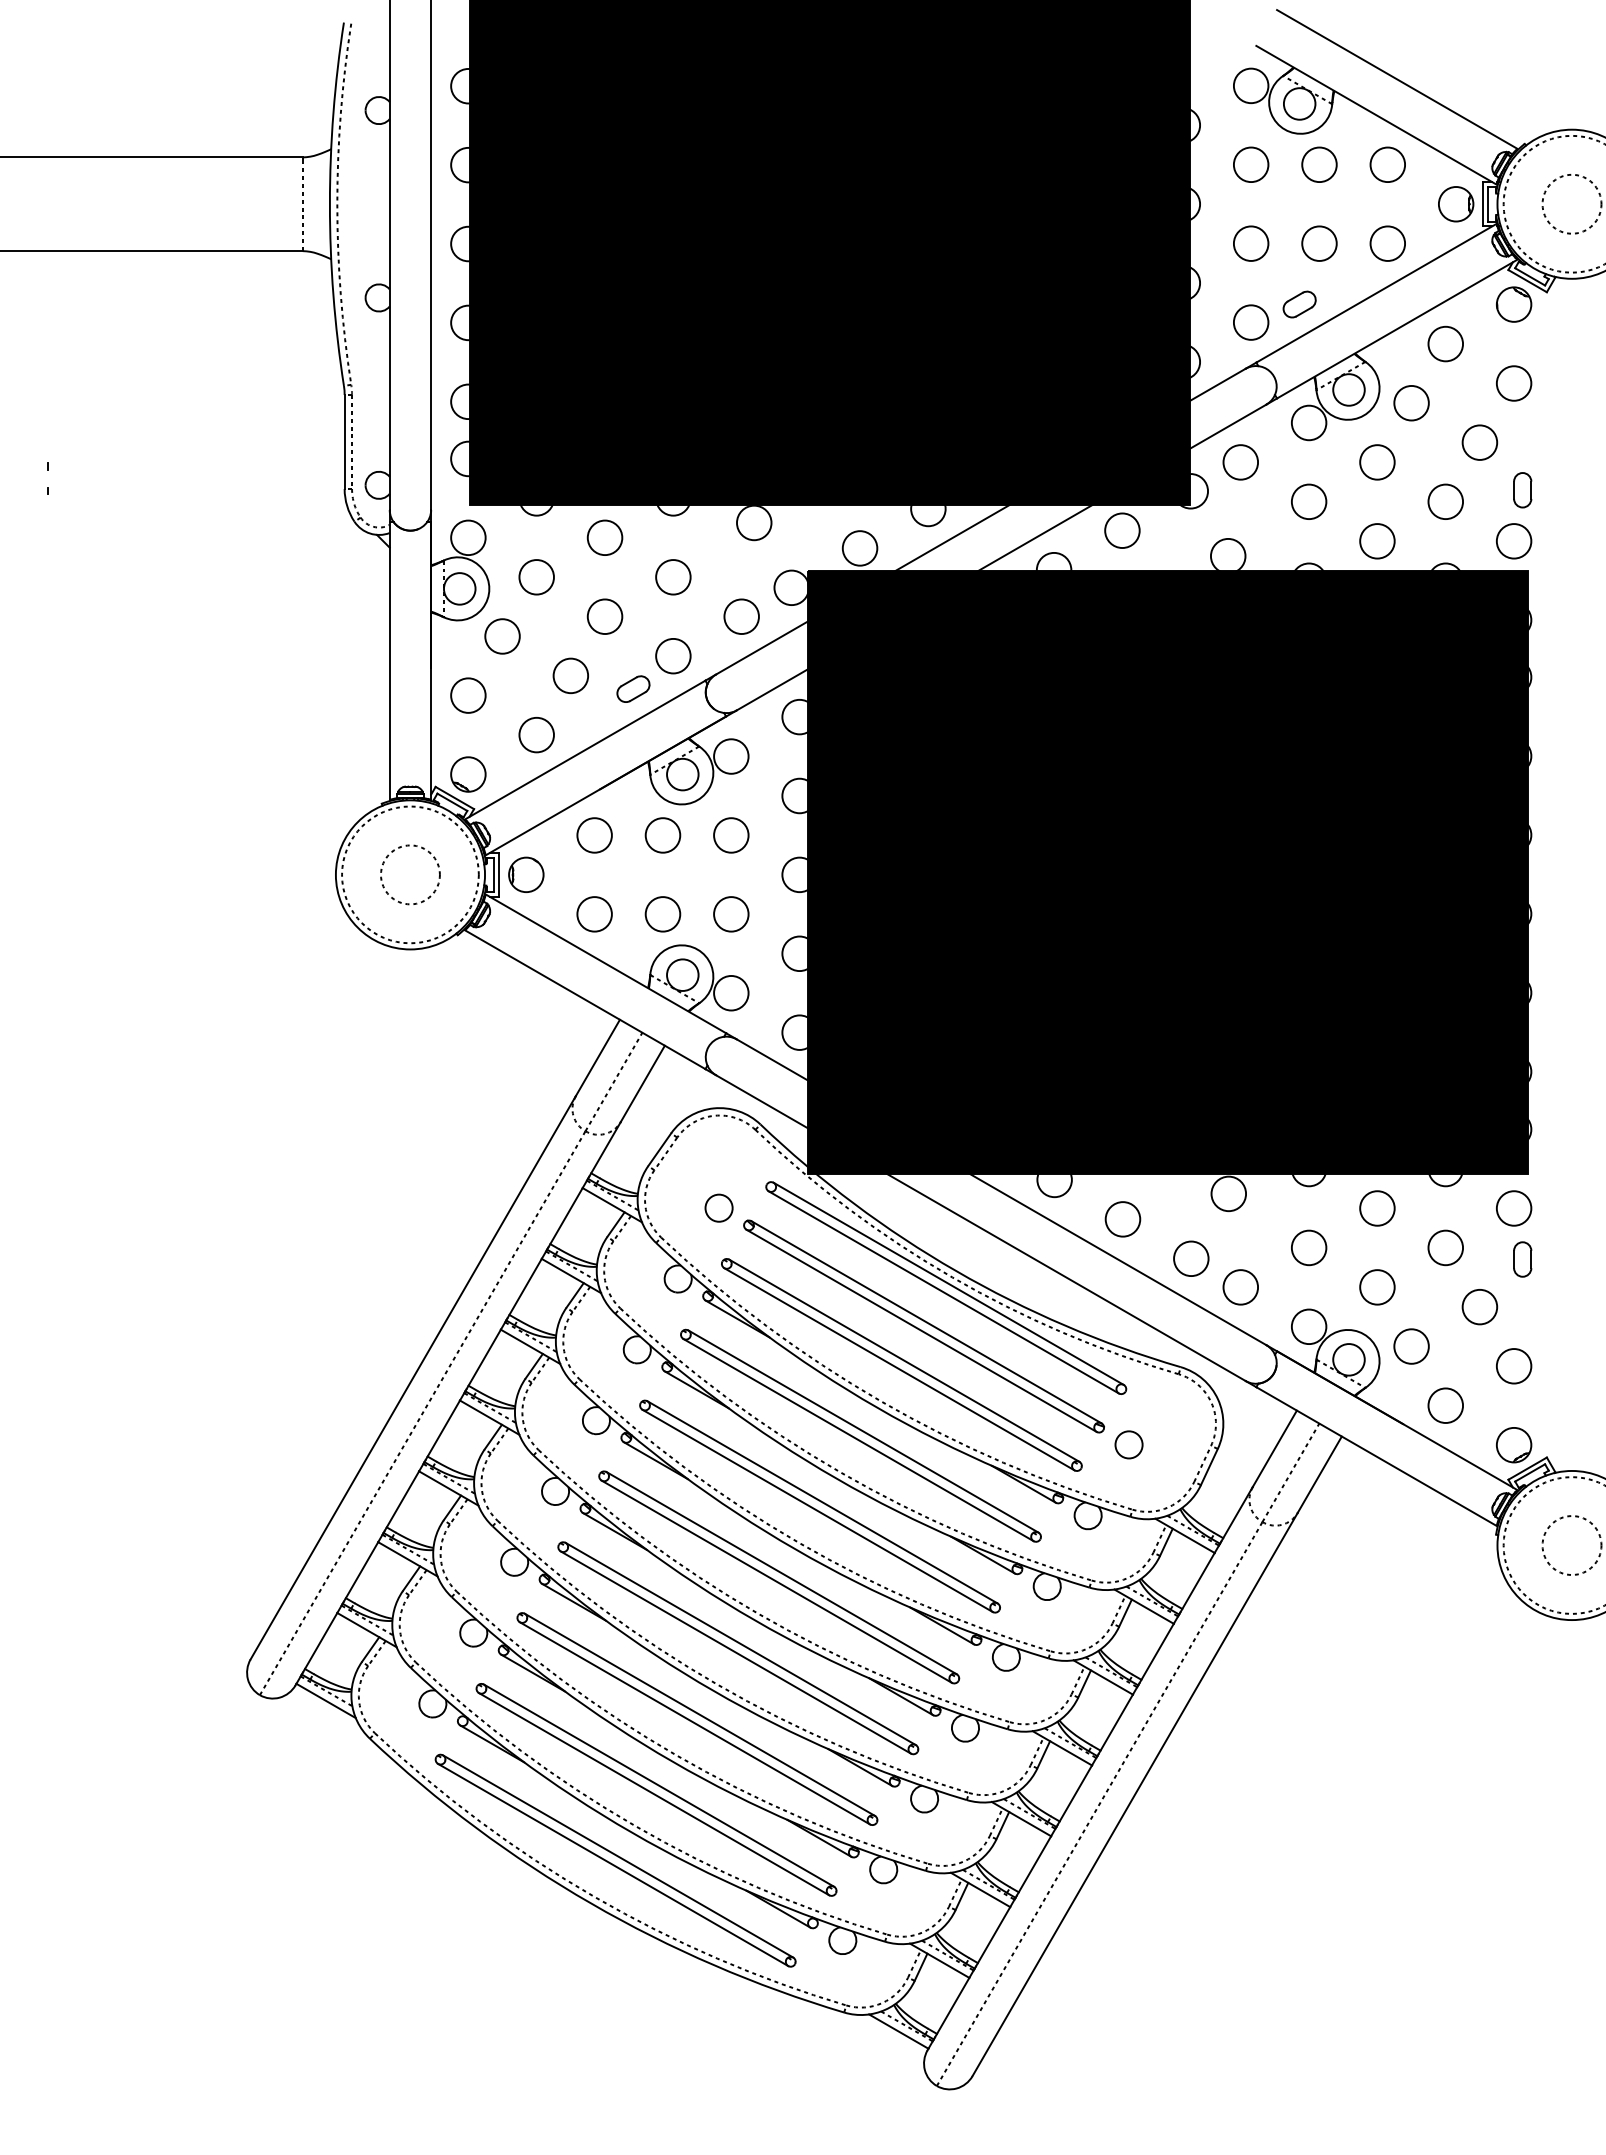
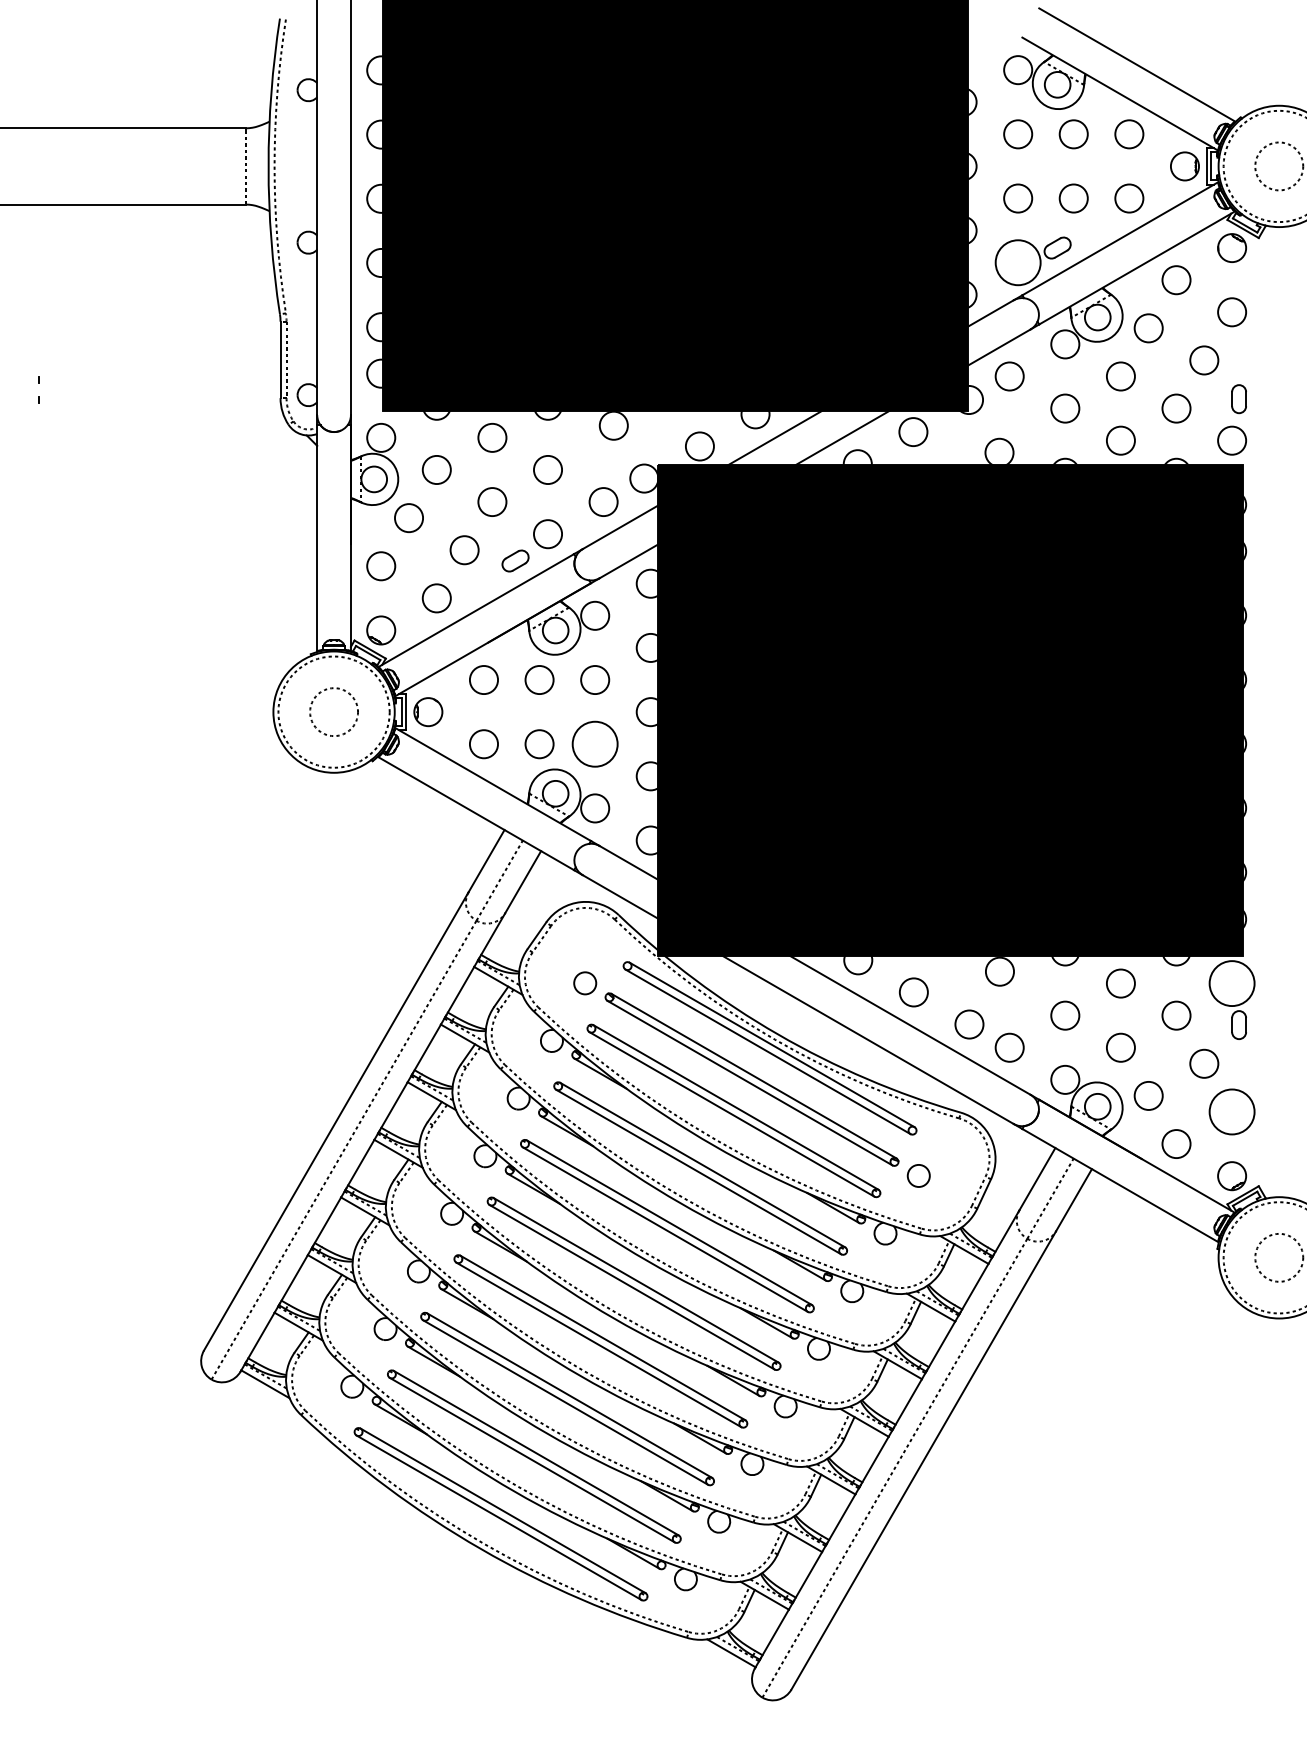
circle: (1250, 322) -> (1017, 262), size x1.6
circle: (731, 914) -> (595, 744), size x1.6
circle: (1513, 1208) -> (1231, 983), size x1.6
circle: (1513, 1366) -> (1231, 1112), size x1.6

